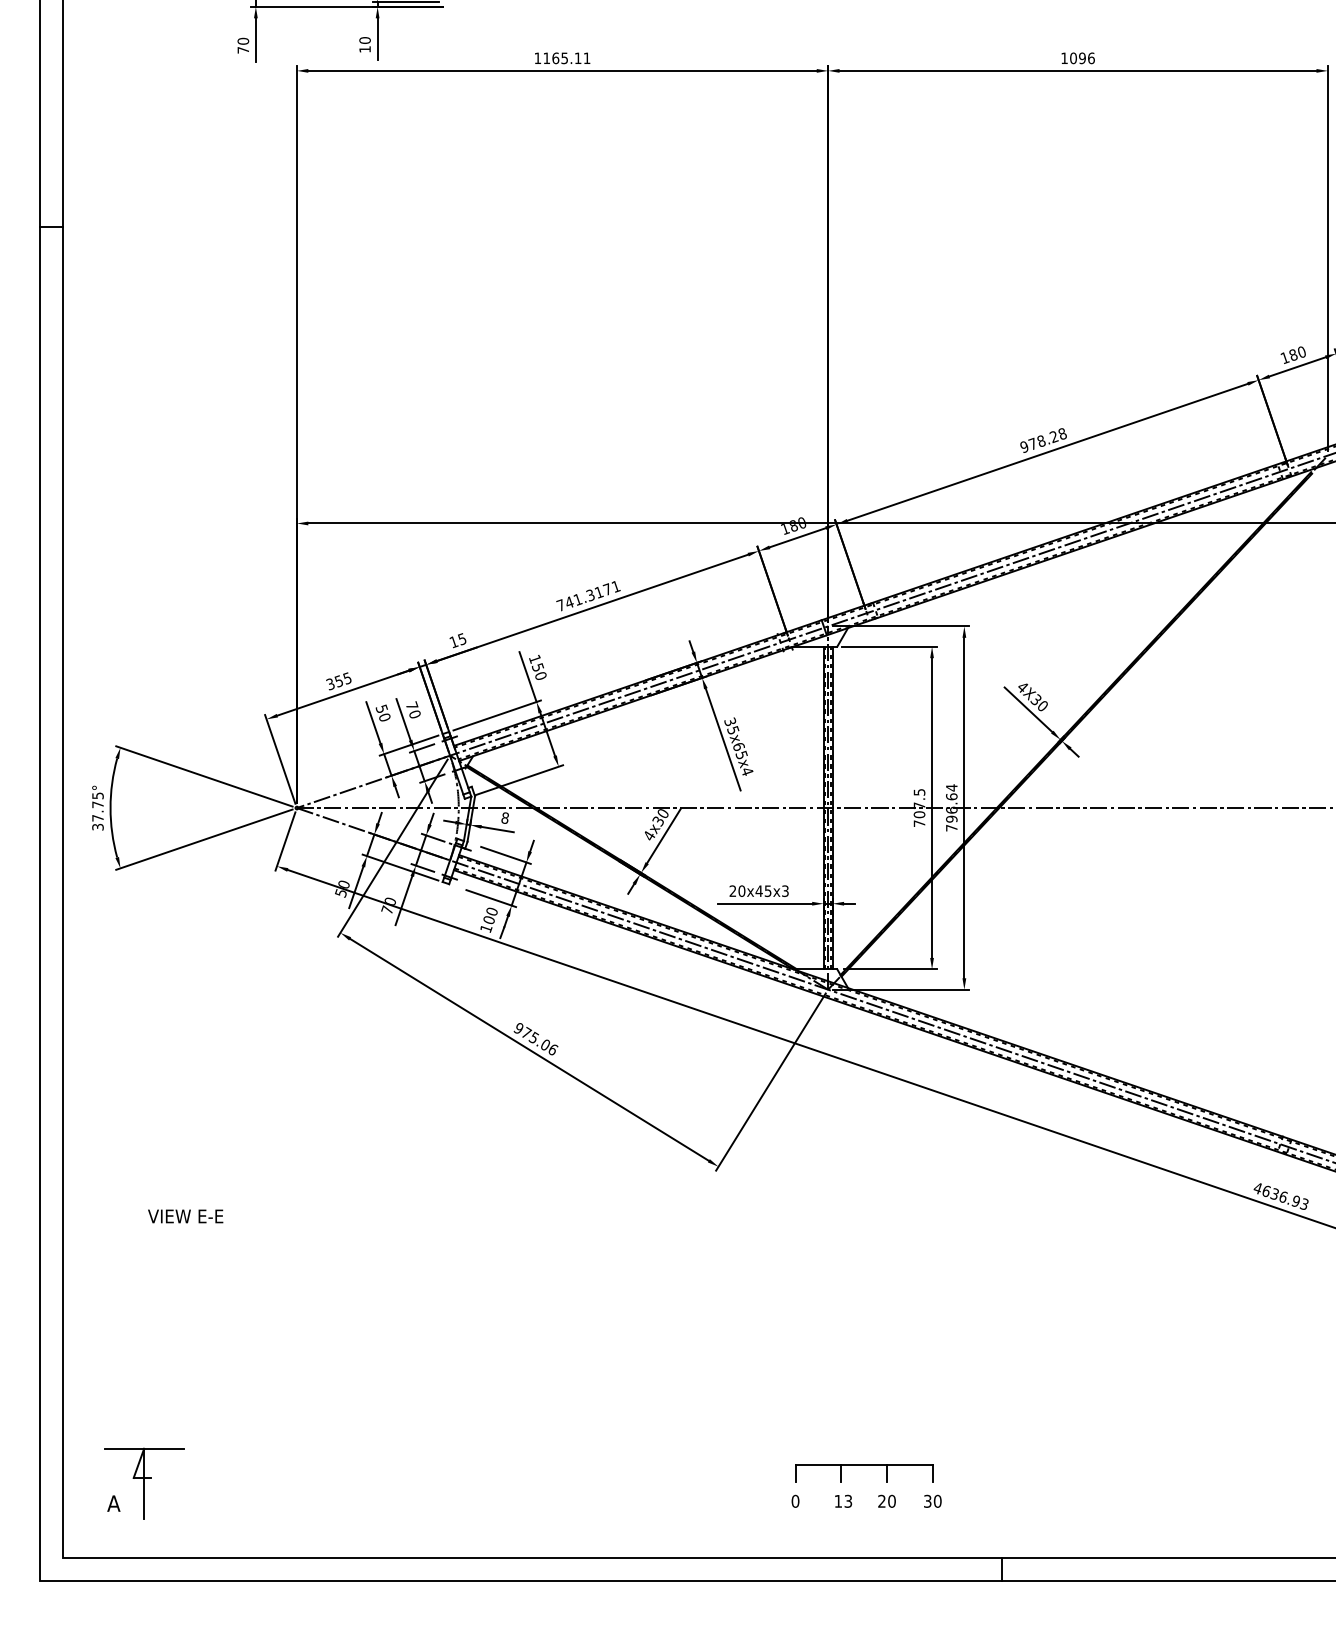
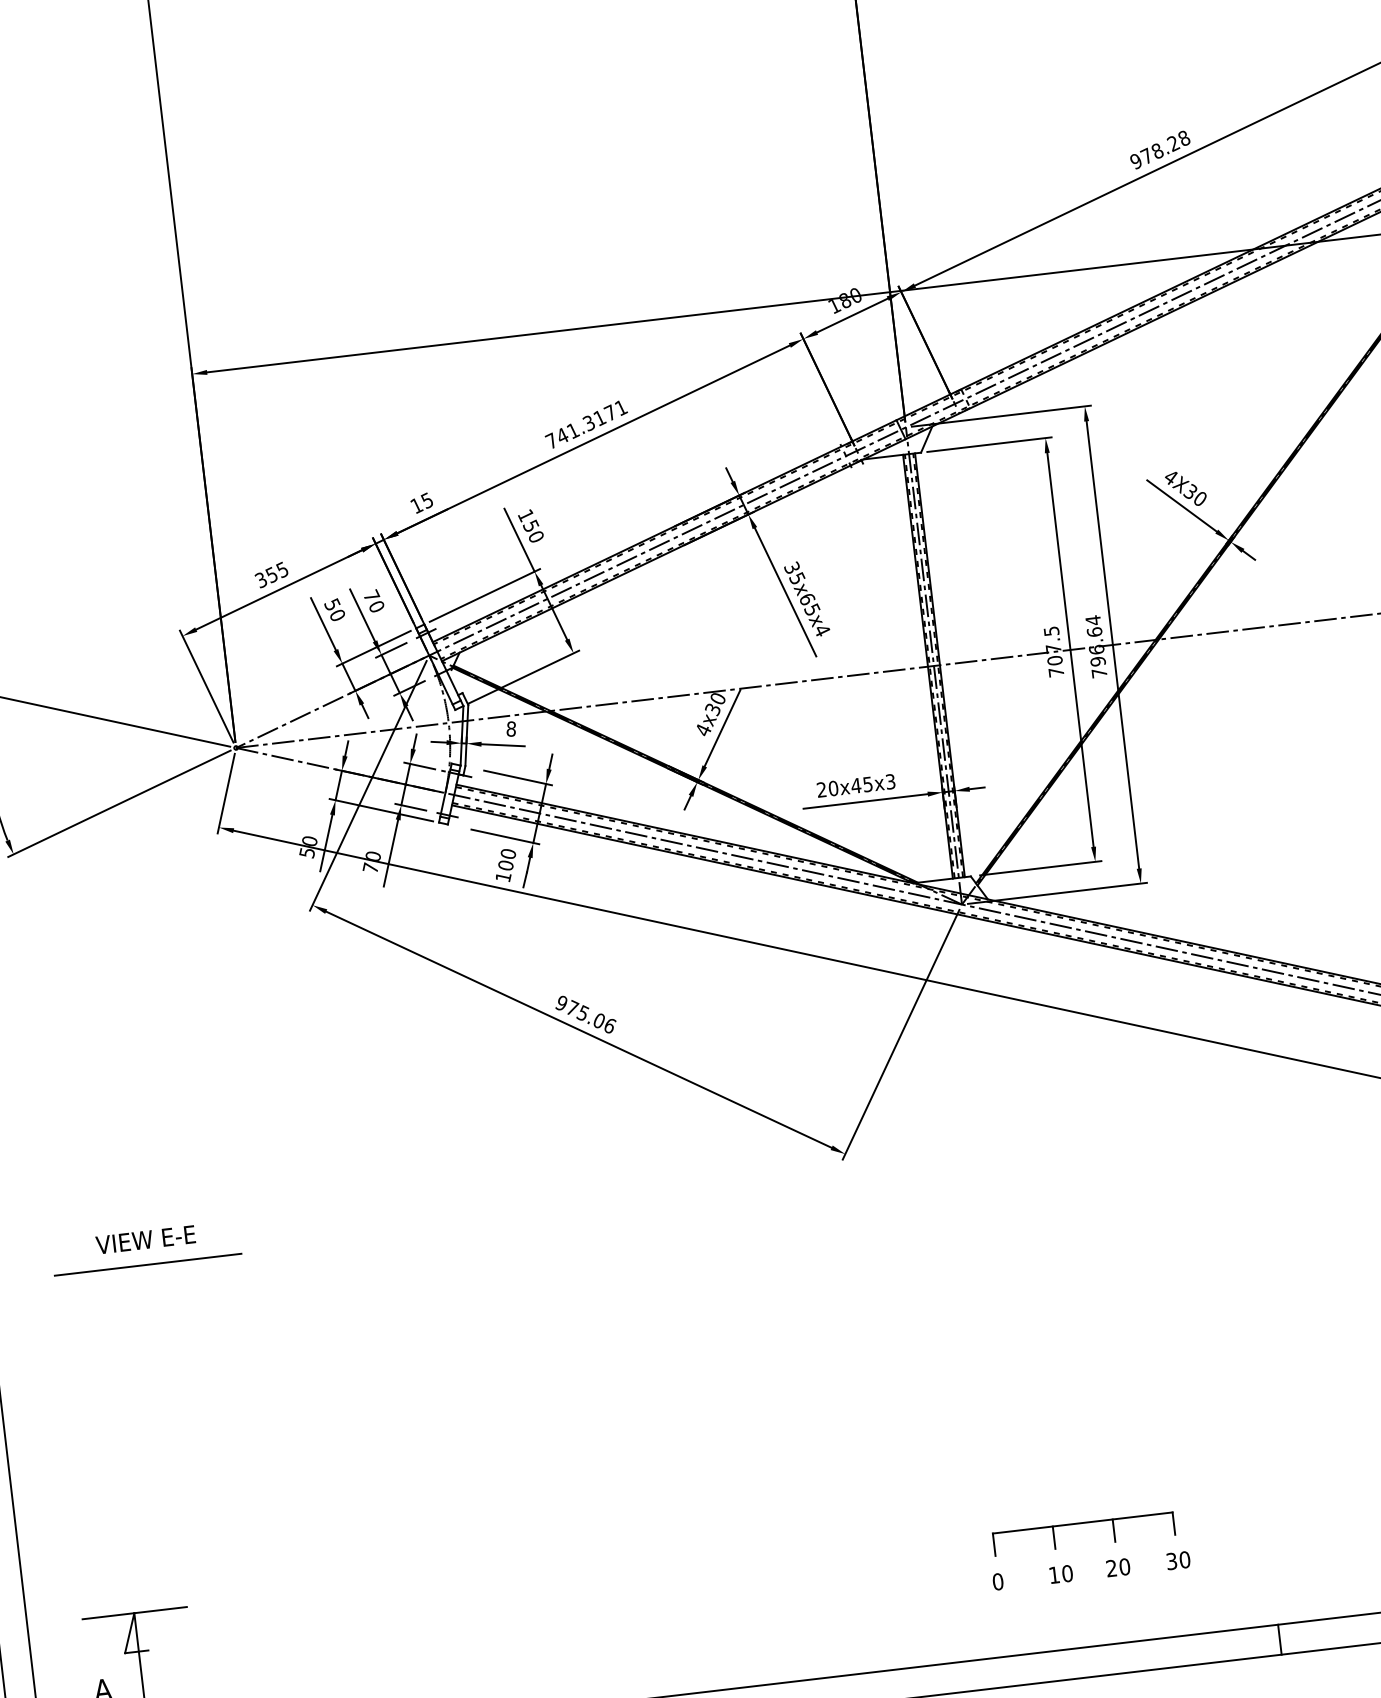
line: (184, 1187) -> (146, 1263), added
text: (185, 1216) -> (145, 1239), moved
text: (848, 1500) -> (1067, 1572), 13 -> 10

